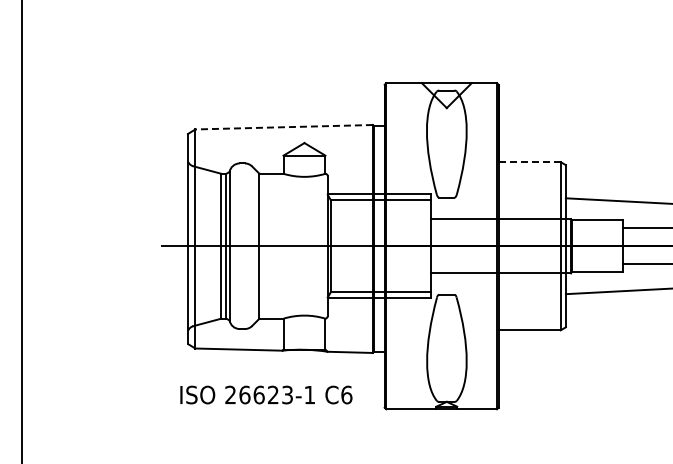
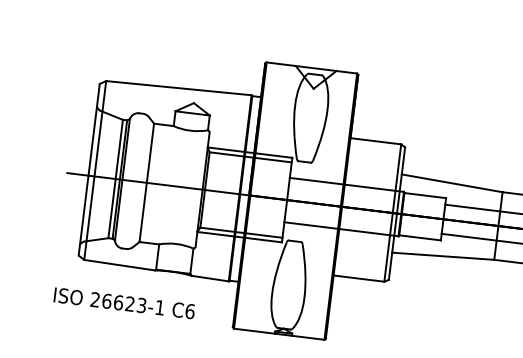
line: (284, 127) -> (179, 88), dashed -> solid
line: (530, 162) -> (376, 141), dashed -> solid
text: (266, 394) -> (124, 303), moved

